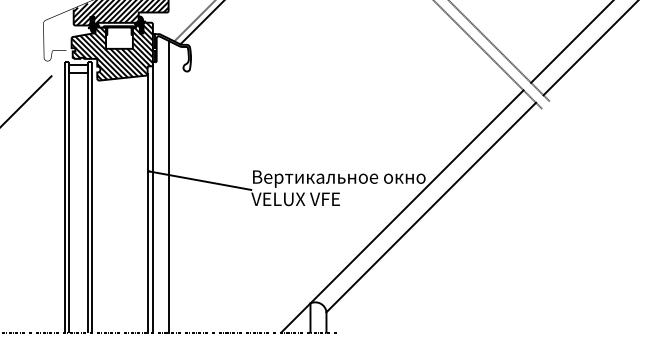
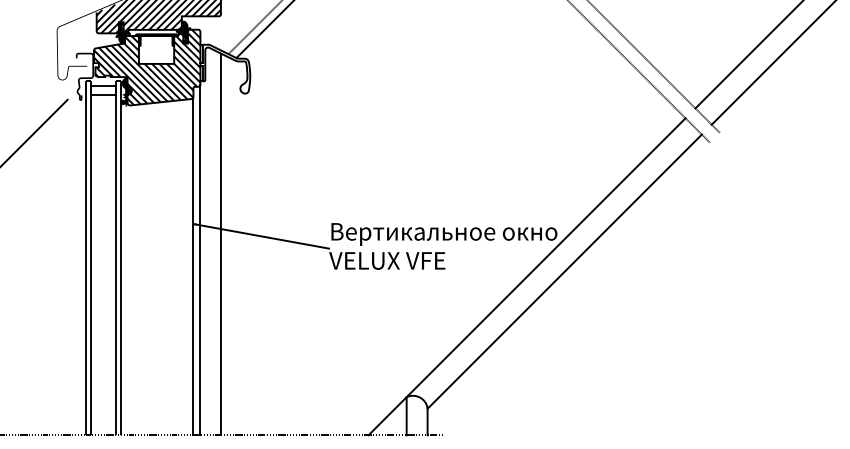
fill: (64, 58) -> (84, 76), added
fill: (95, 69) -> (125, 90), added

